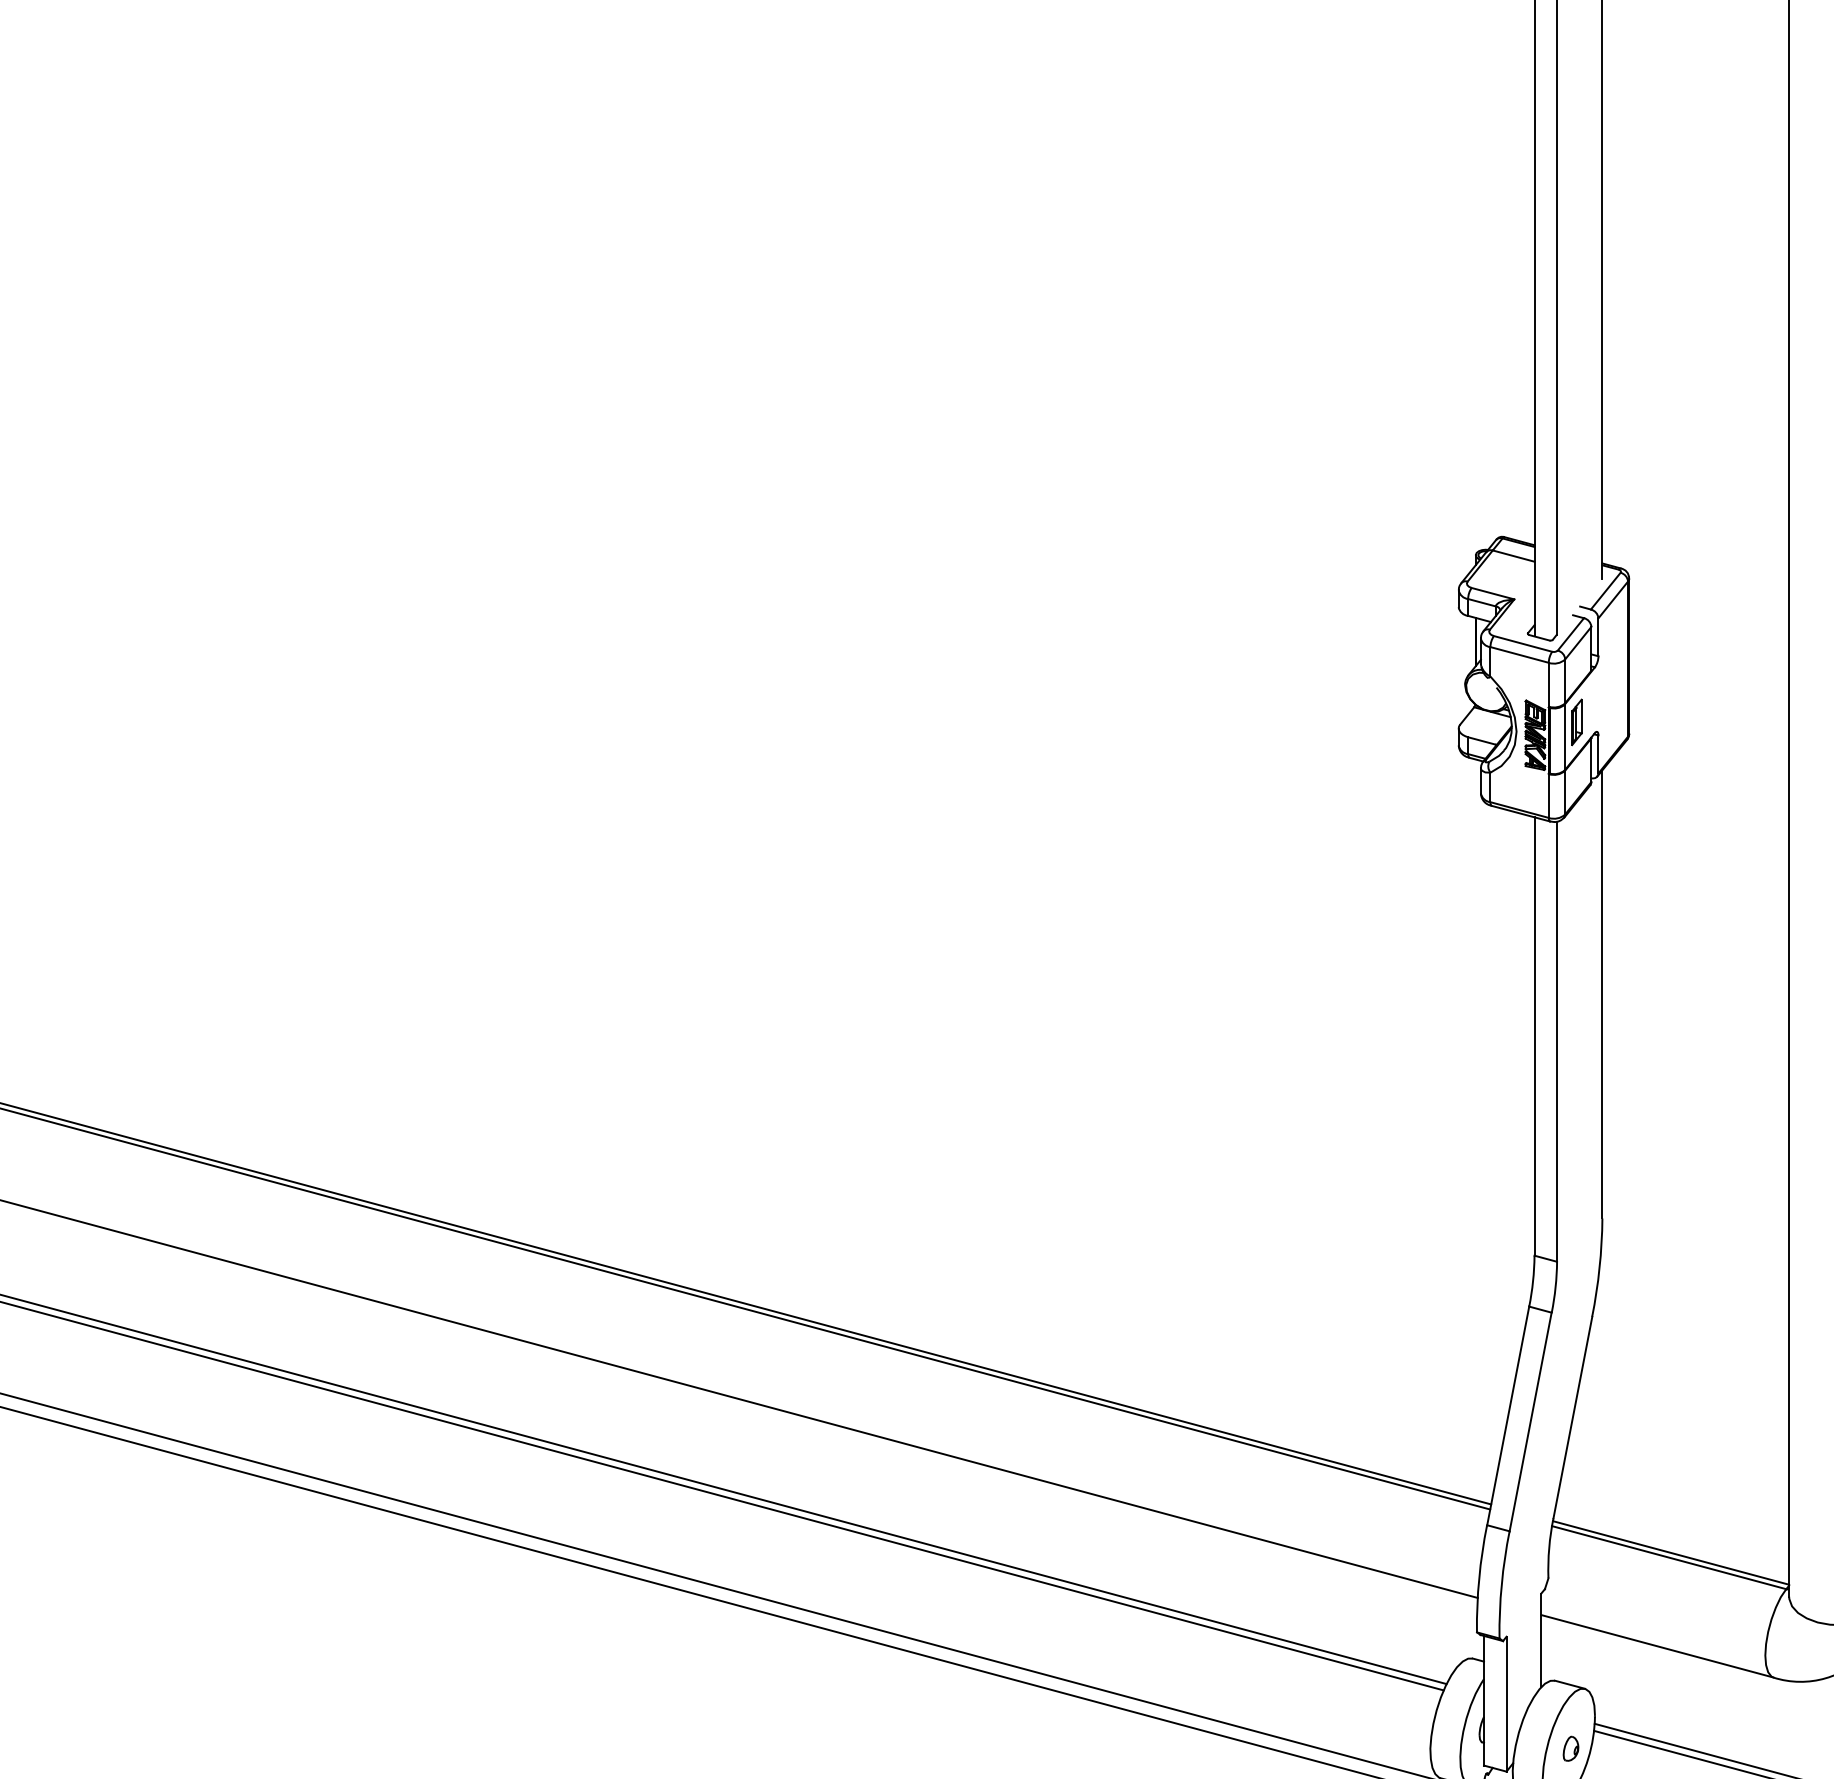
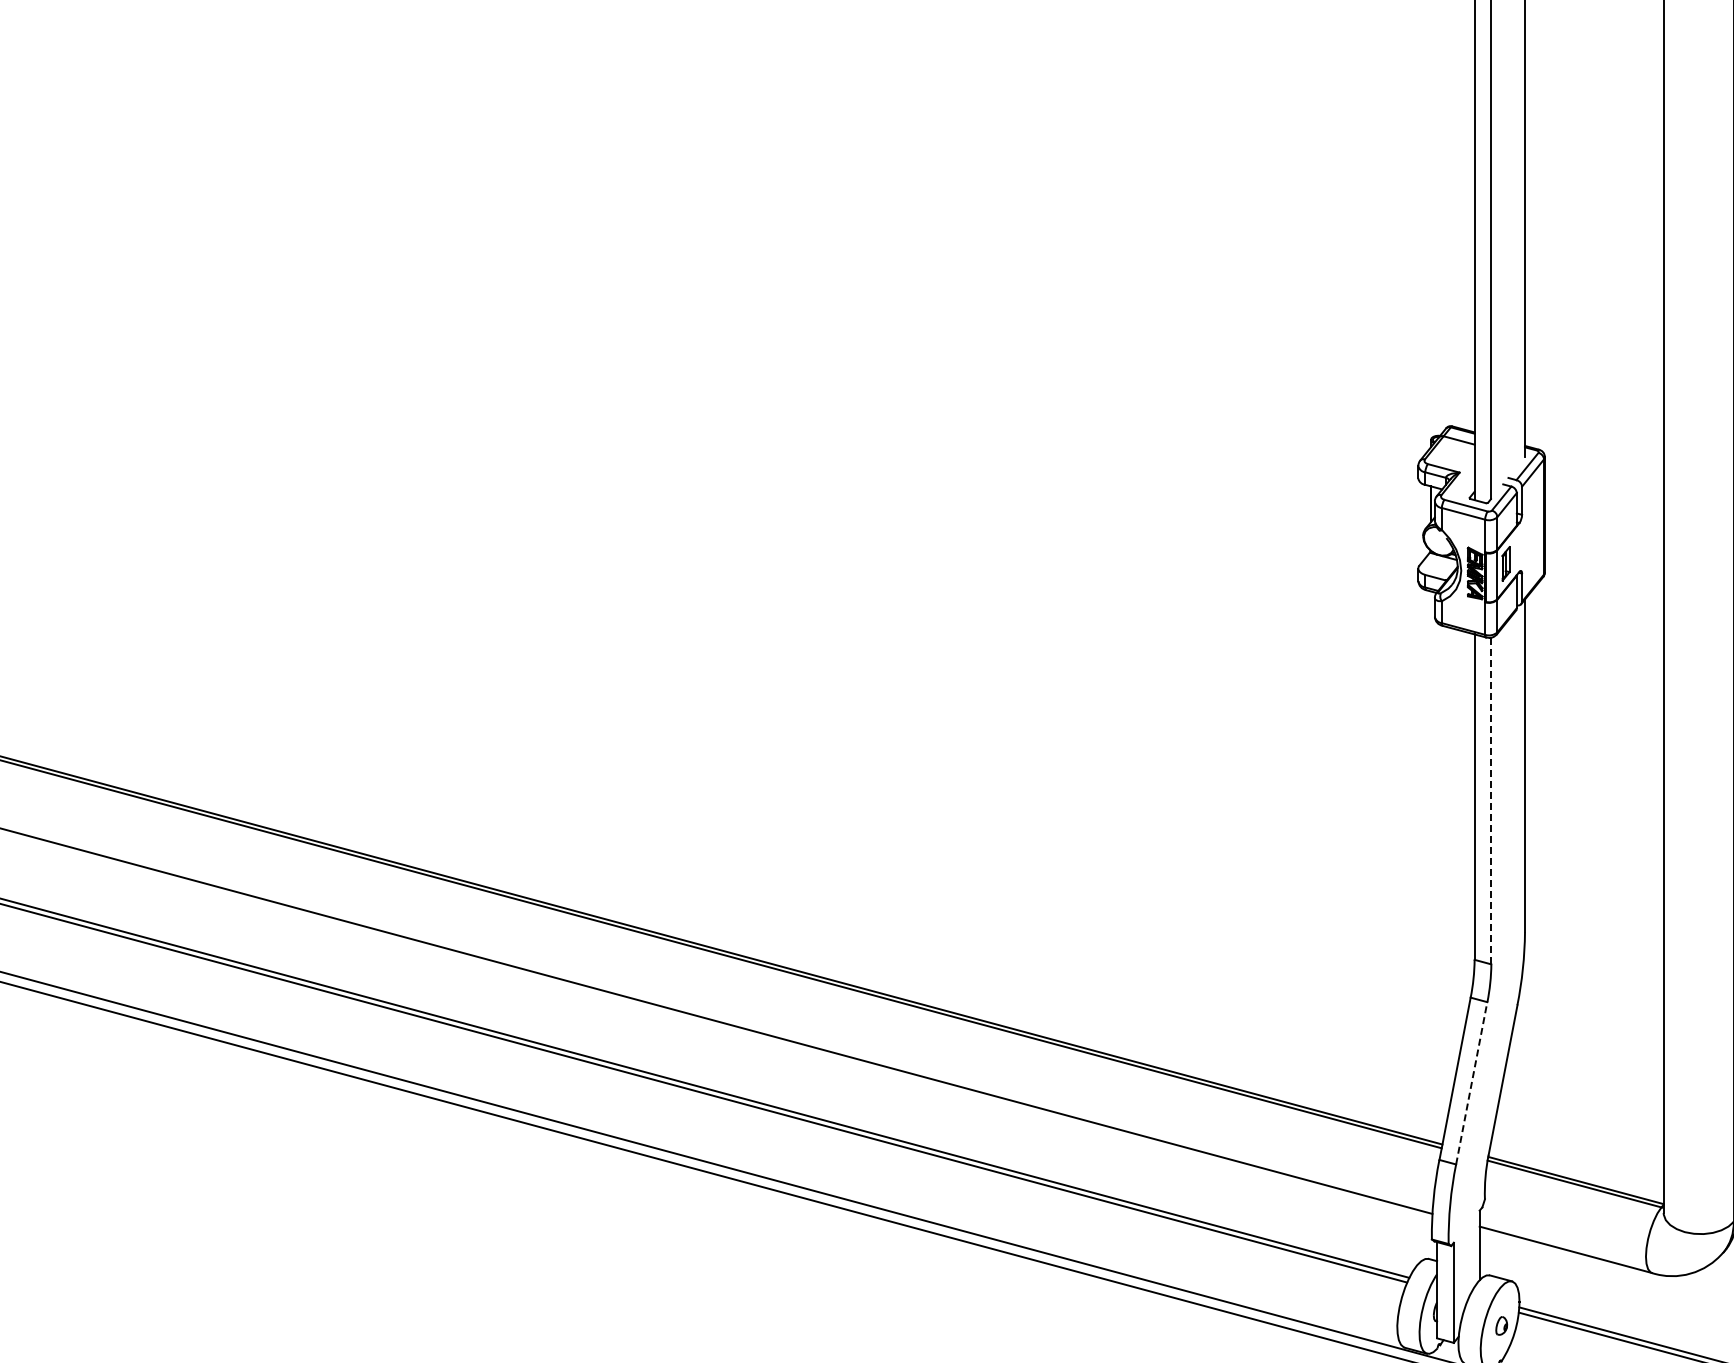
line: (1557, 1041) -> (1491, 800), solid -> dashed
line: (1530, 1422) -> (1471, 1083), solid -> dashed

